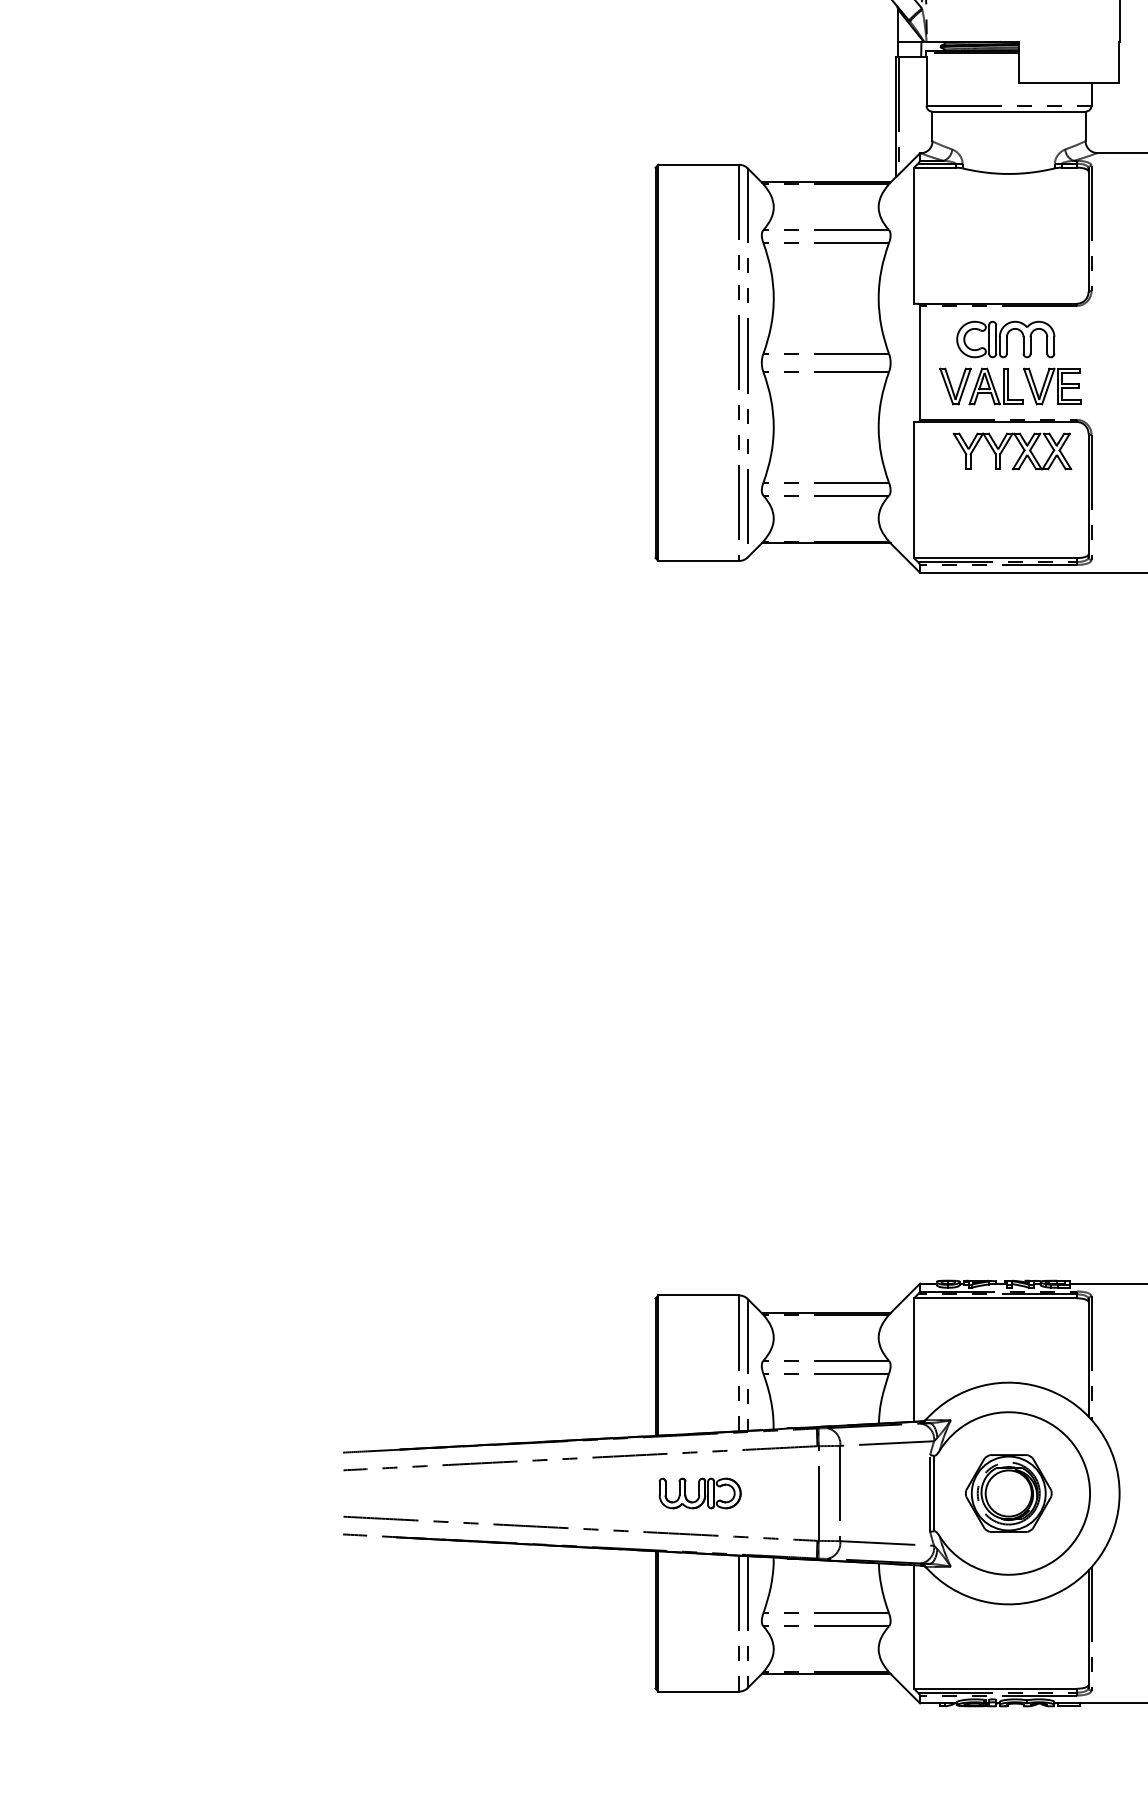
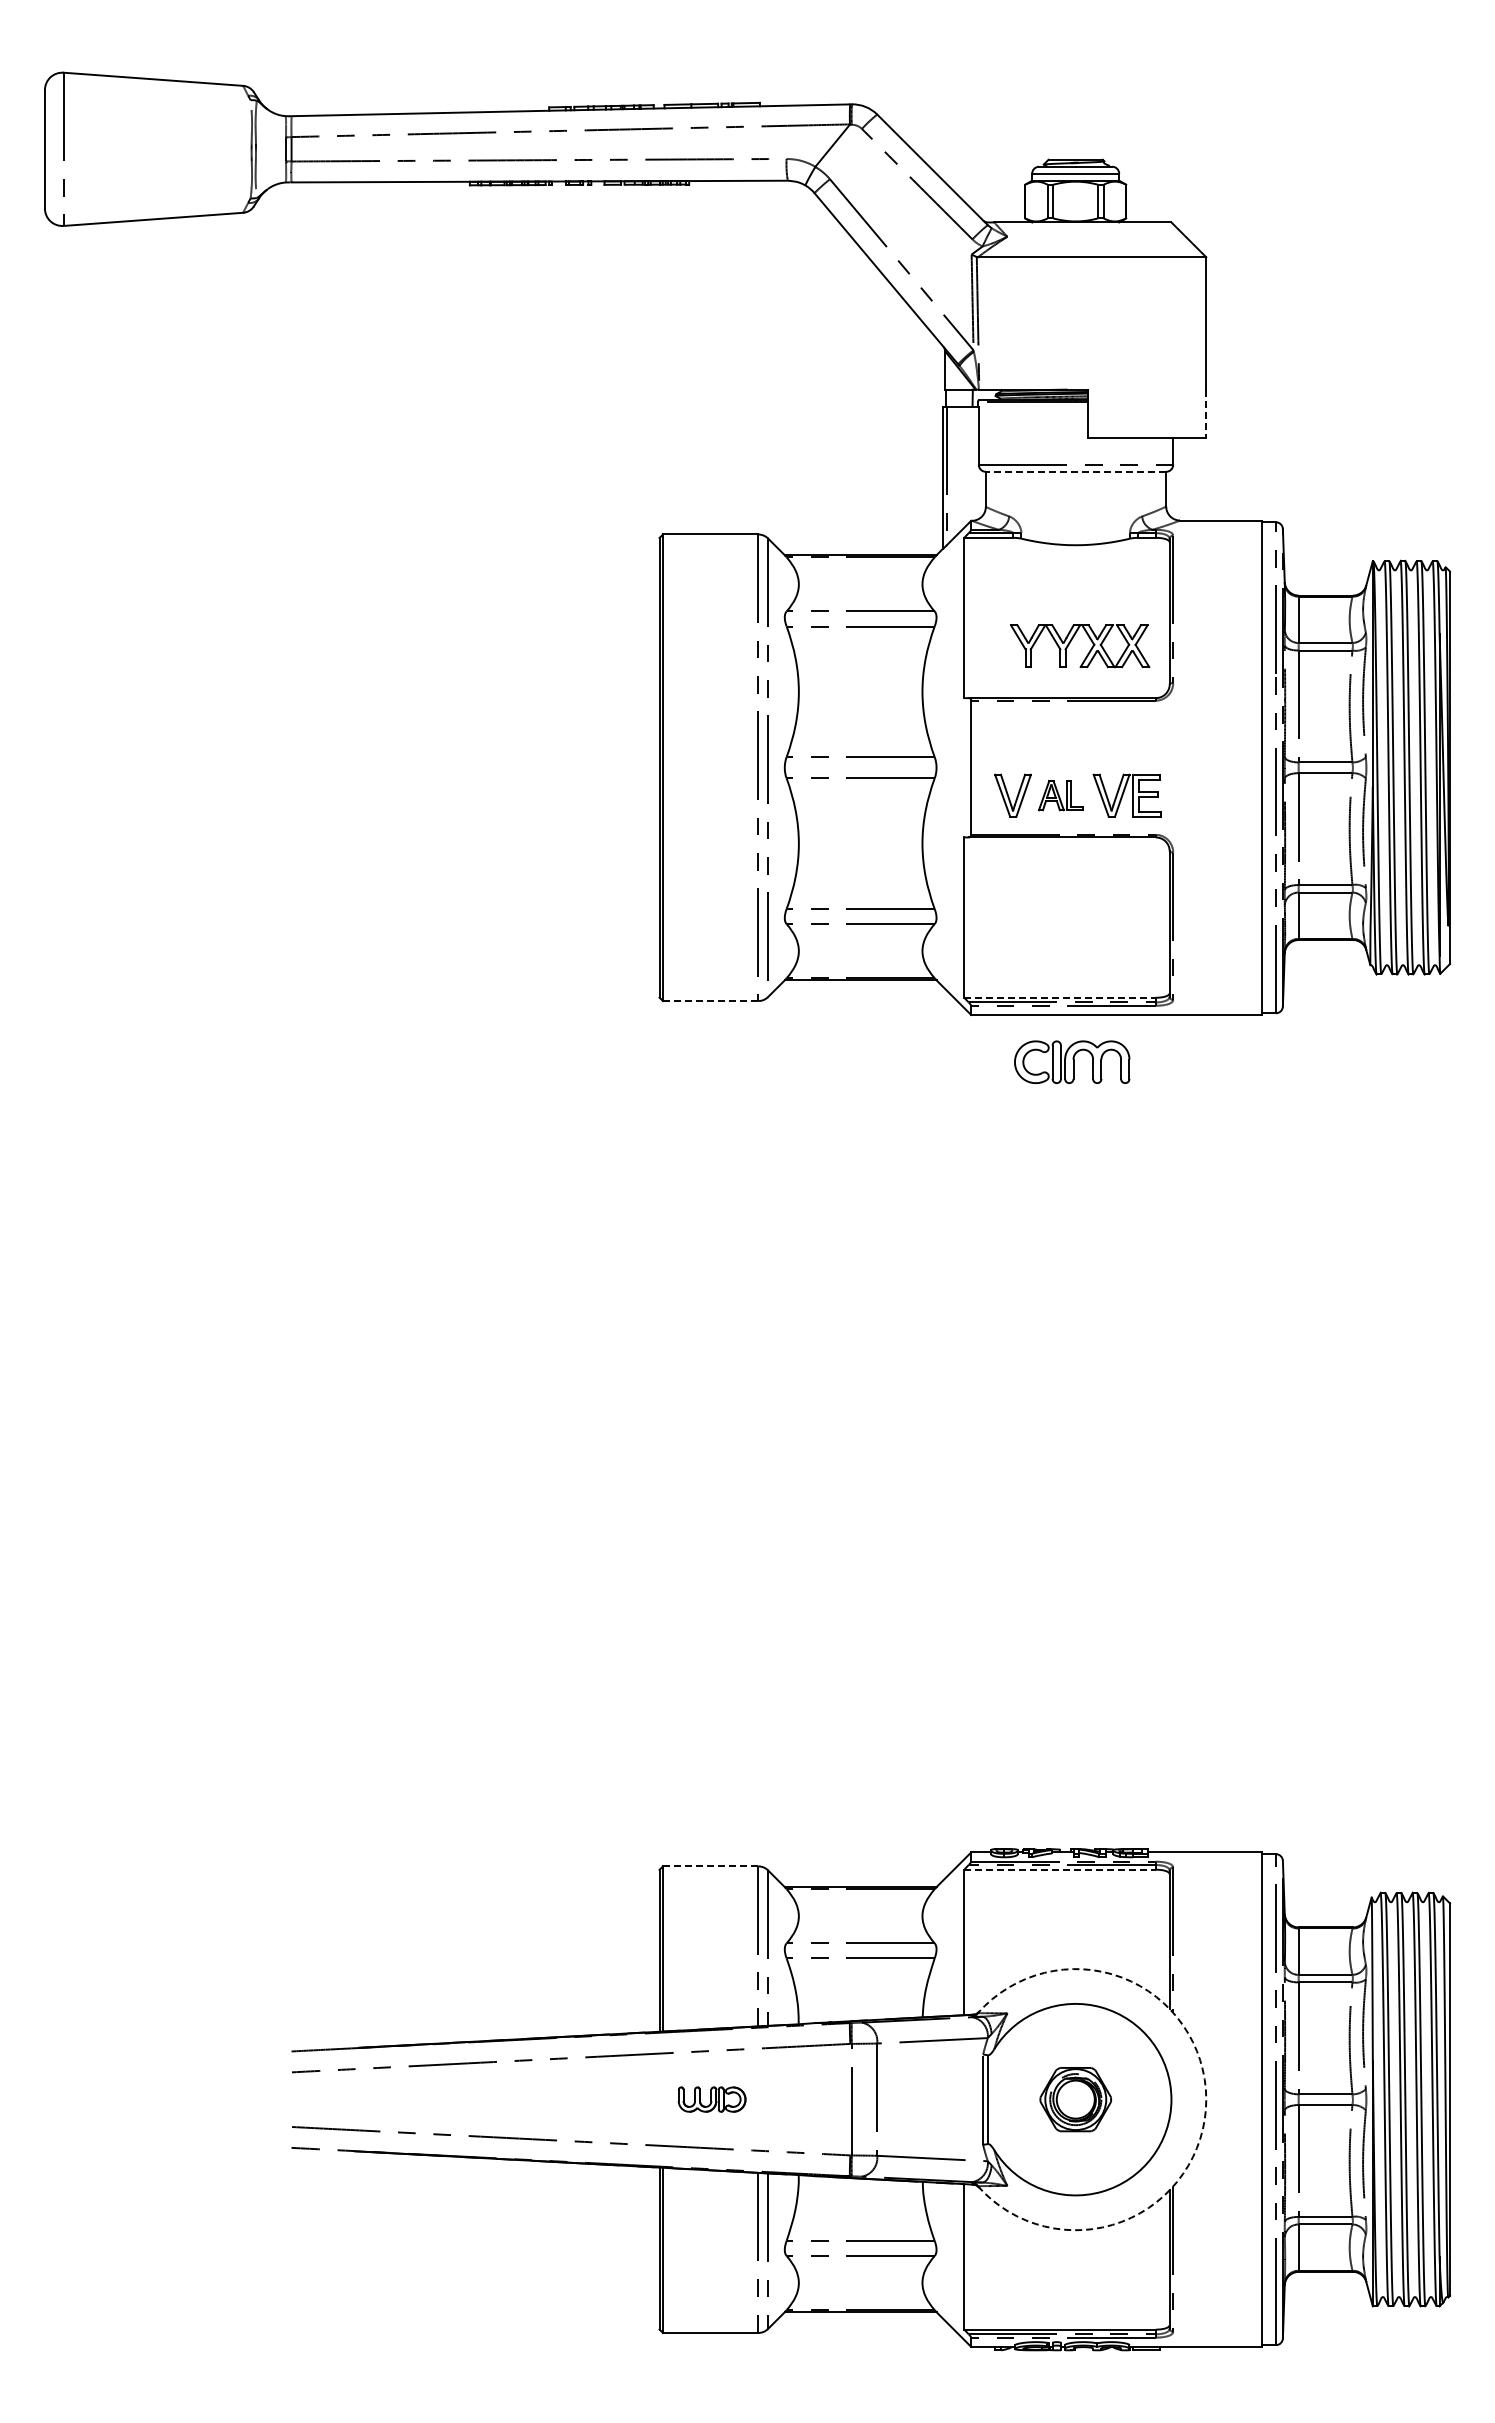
line: (1118, 62) -> (1205, 414), solid -> dashed
line: (1008, 111) -> (1075, 471), solid -> dashed
part: (1006, 338) -> (1072, 1061), moved
part: (995, 386) -> (1060, 795), size x0.7
part: (1020, 455) -> (1089, 650), moved
line: (995, 557) -> (1060, 997), solid -> dashed
line: (698, 561) -> (710, 1001), solid -> dashed
line: (698, 1295) -> (710, 1866), solid -> dashed
line: (995, 1298) -> (1060, 1869), solid -> dashed
part: (699, 1493) -> (711, 2099), size x0.7
part: (1008, 1493) -> (1075, 2099), size x0.7
arc: (1119, 1493) -> (1206, 2099), solid -> dashed

